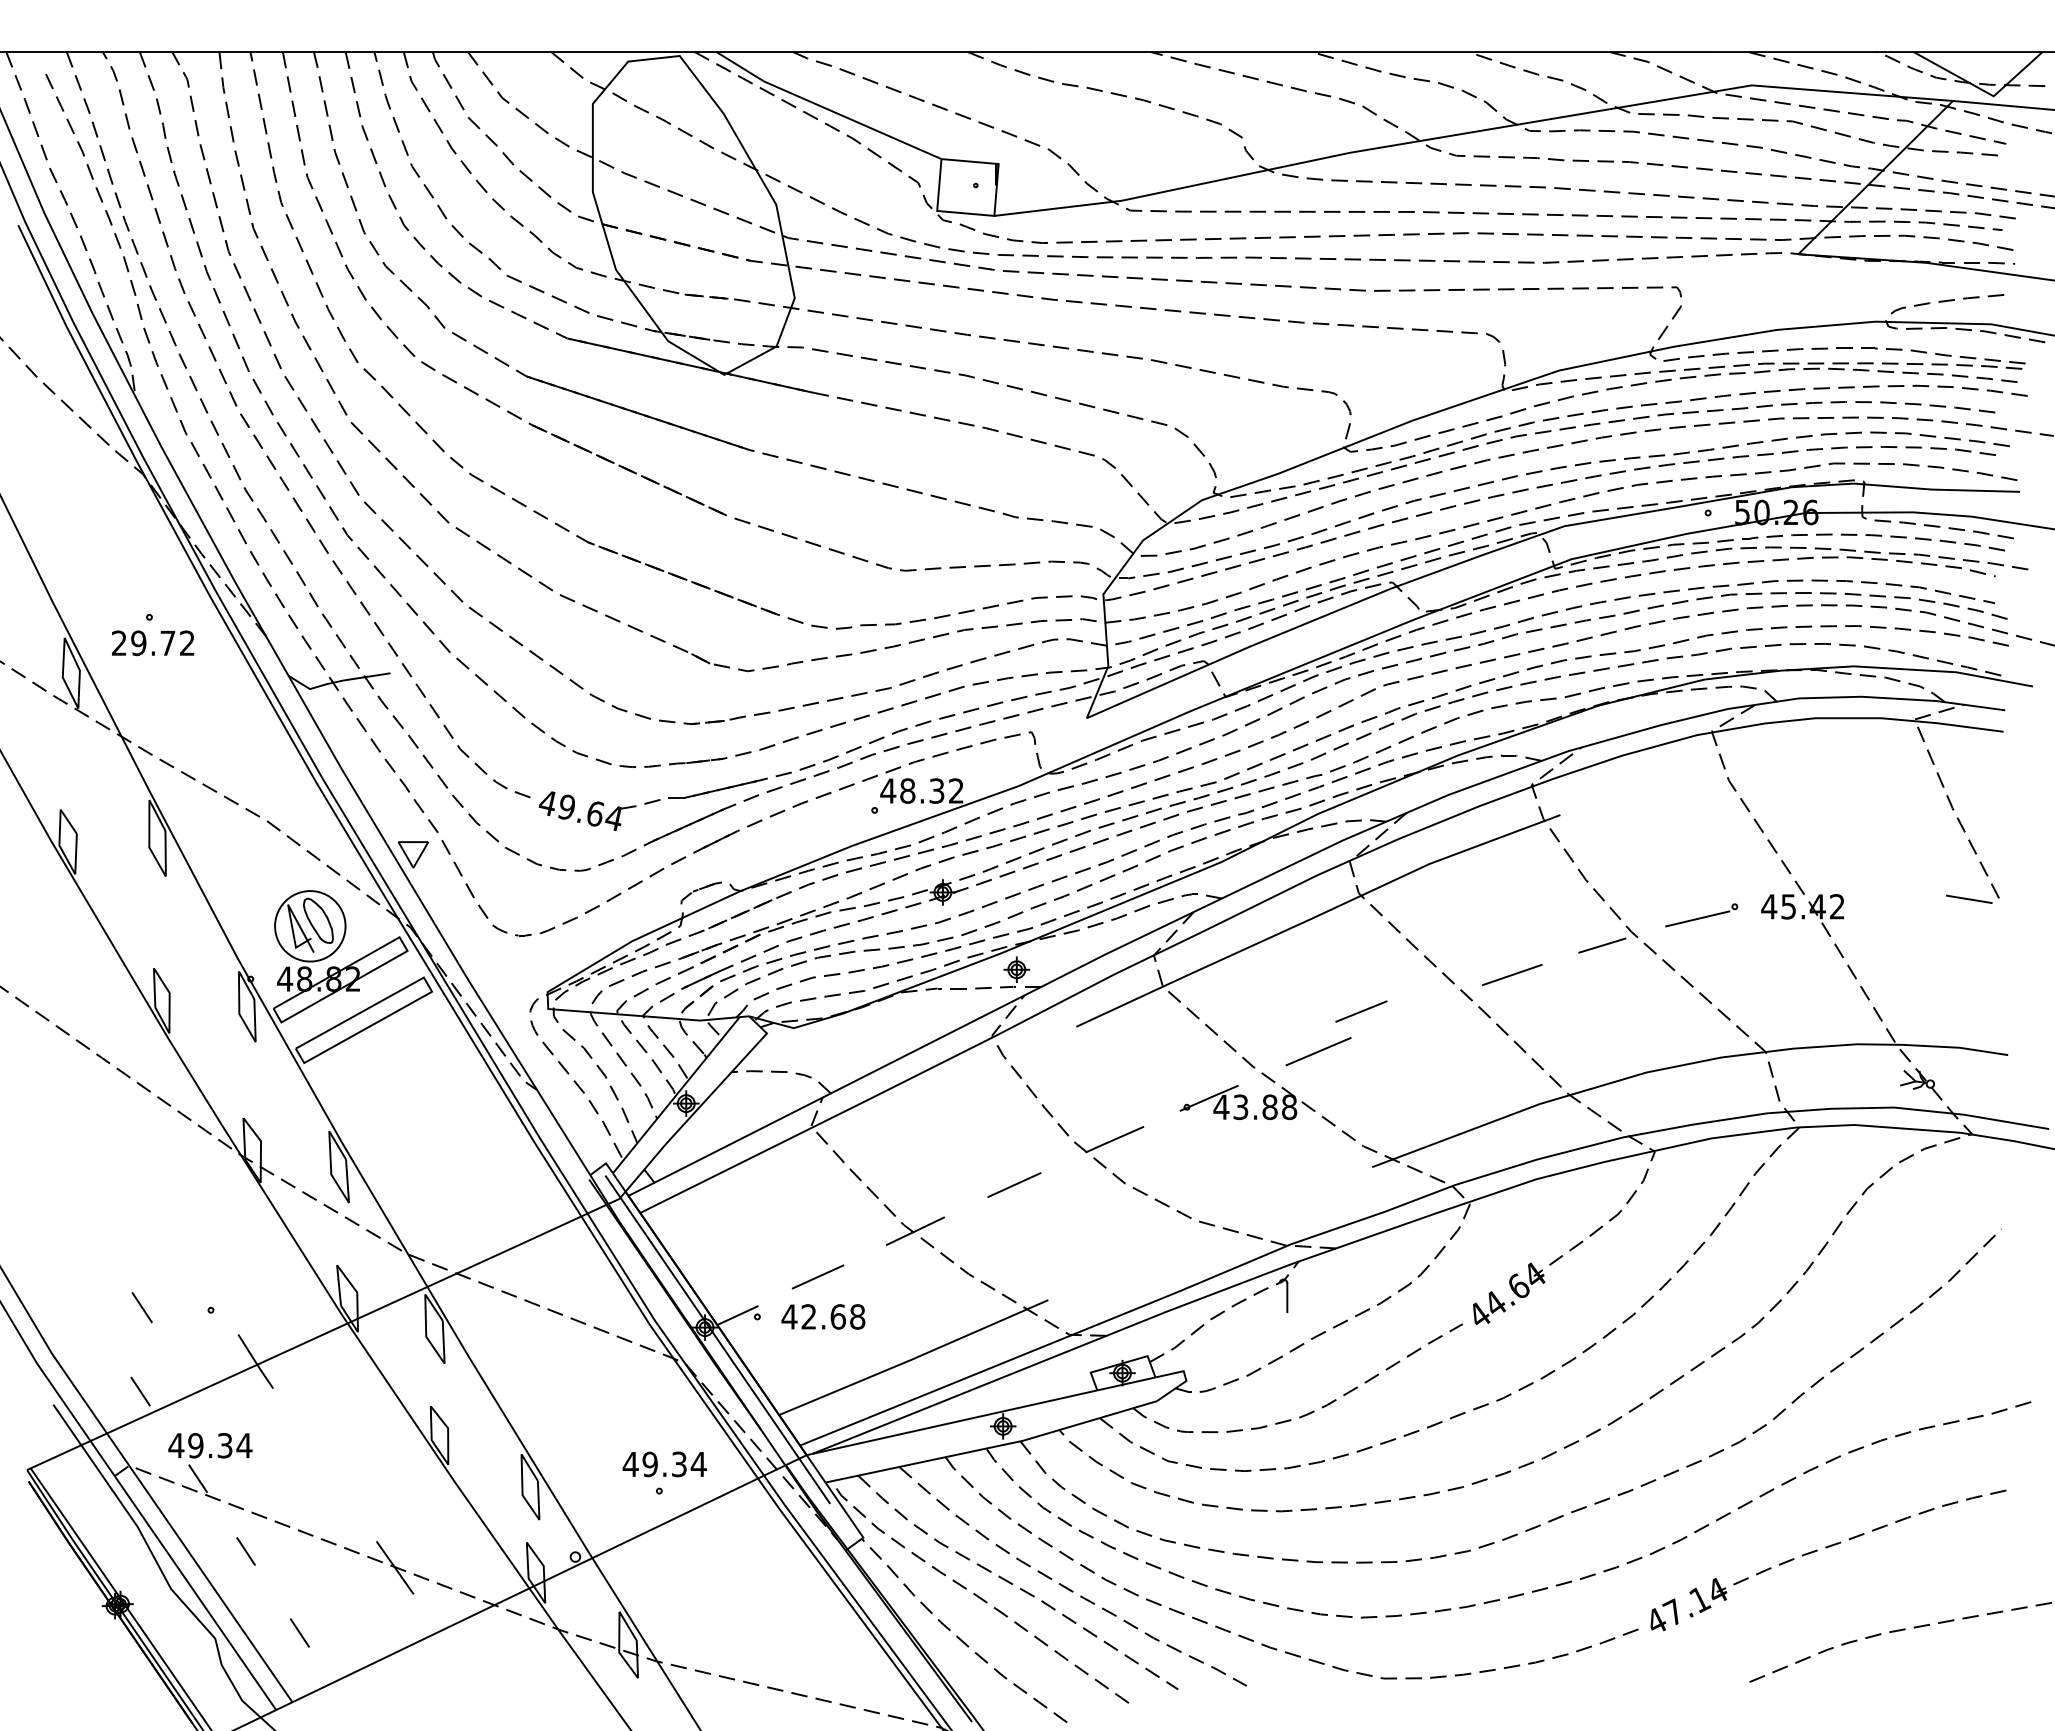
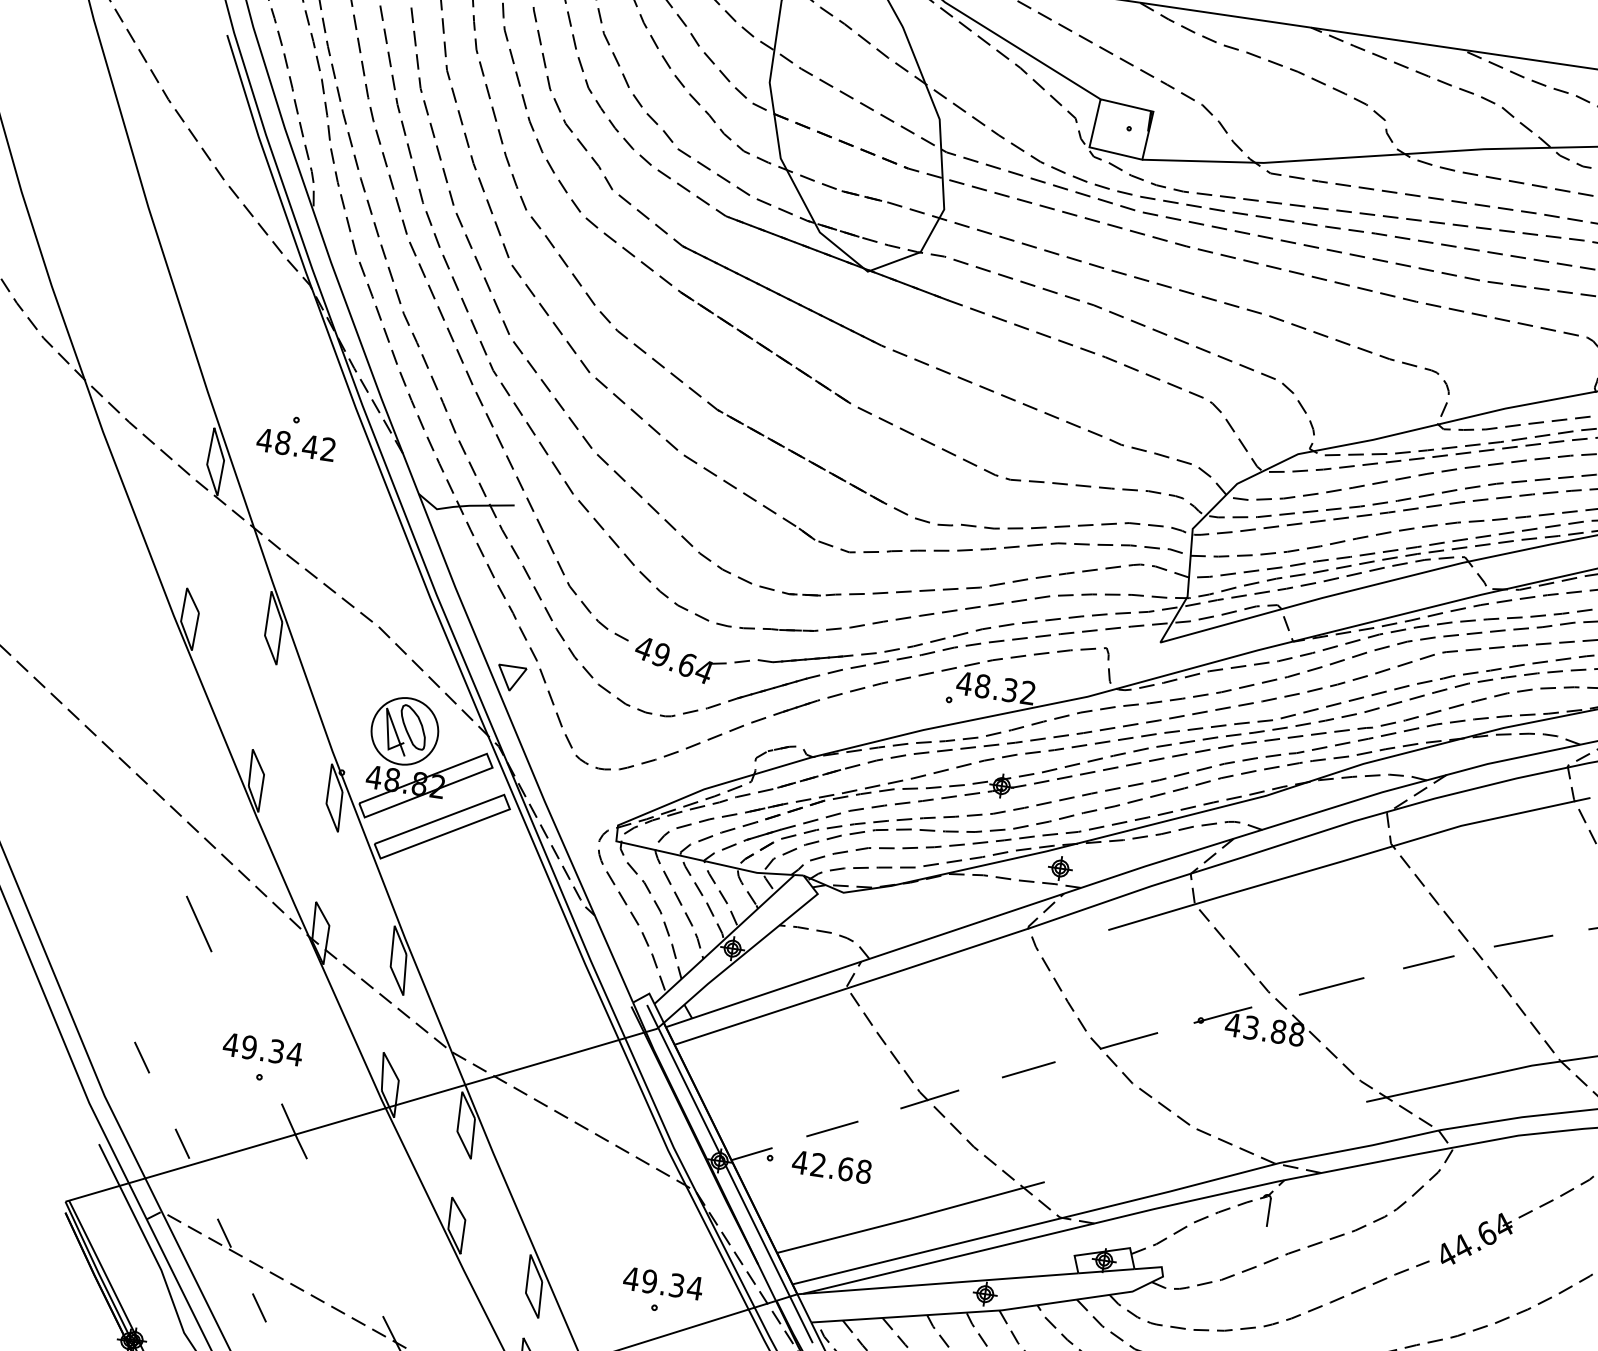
text: (143, 643) -> (287, 443), 29.72 -> 48.42
line: (1361, 1011) -> (1428, 962), moved
line: (124, 1158) -> (199, 923), added
line: (141, 1307) -> (141, 1057), moved
text: (210, 1445) -> (263, 1049), moved

